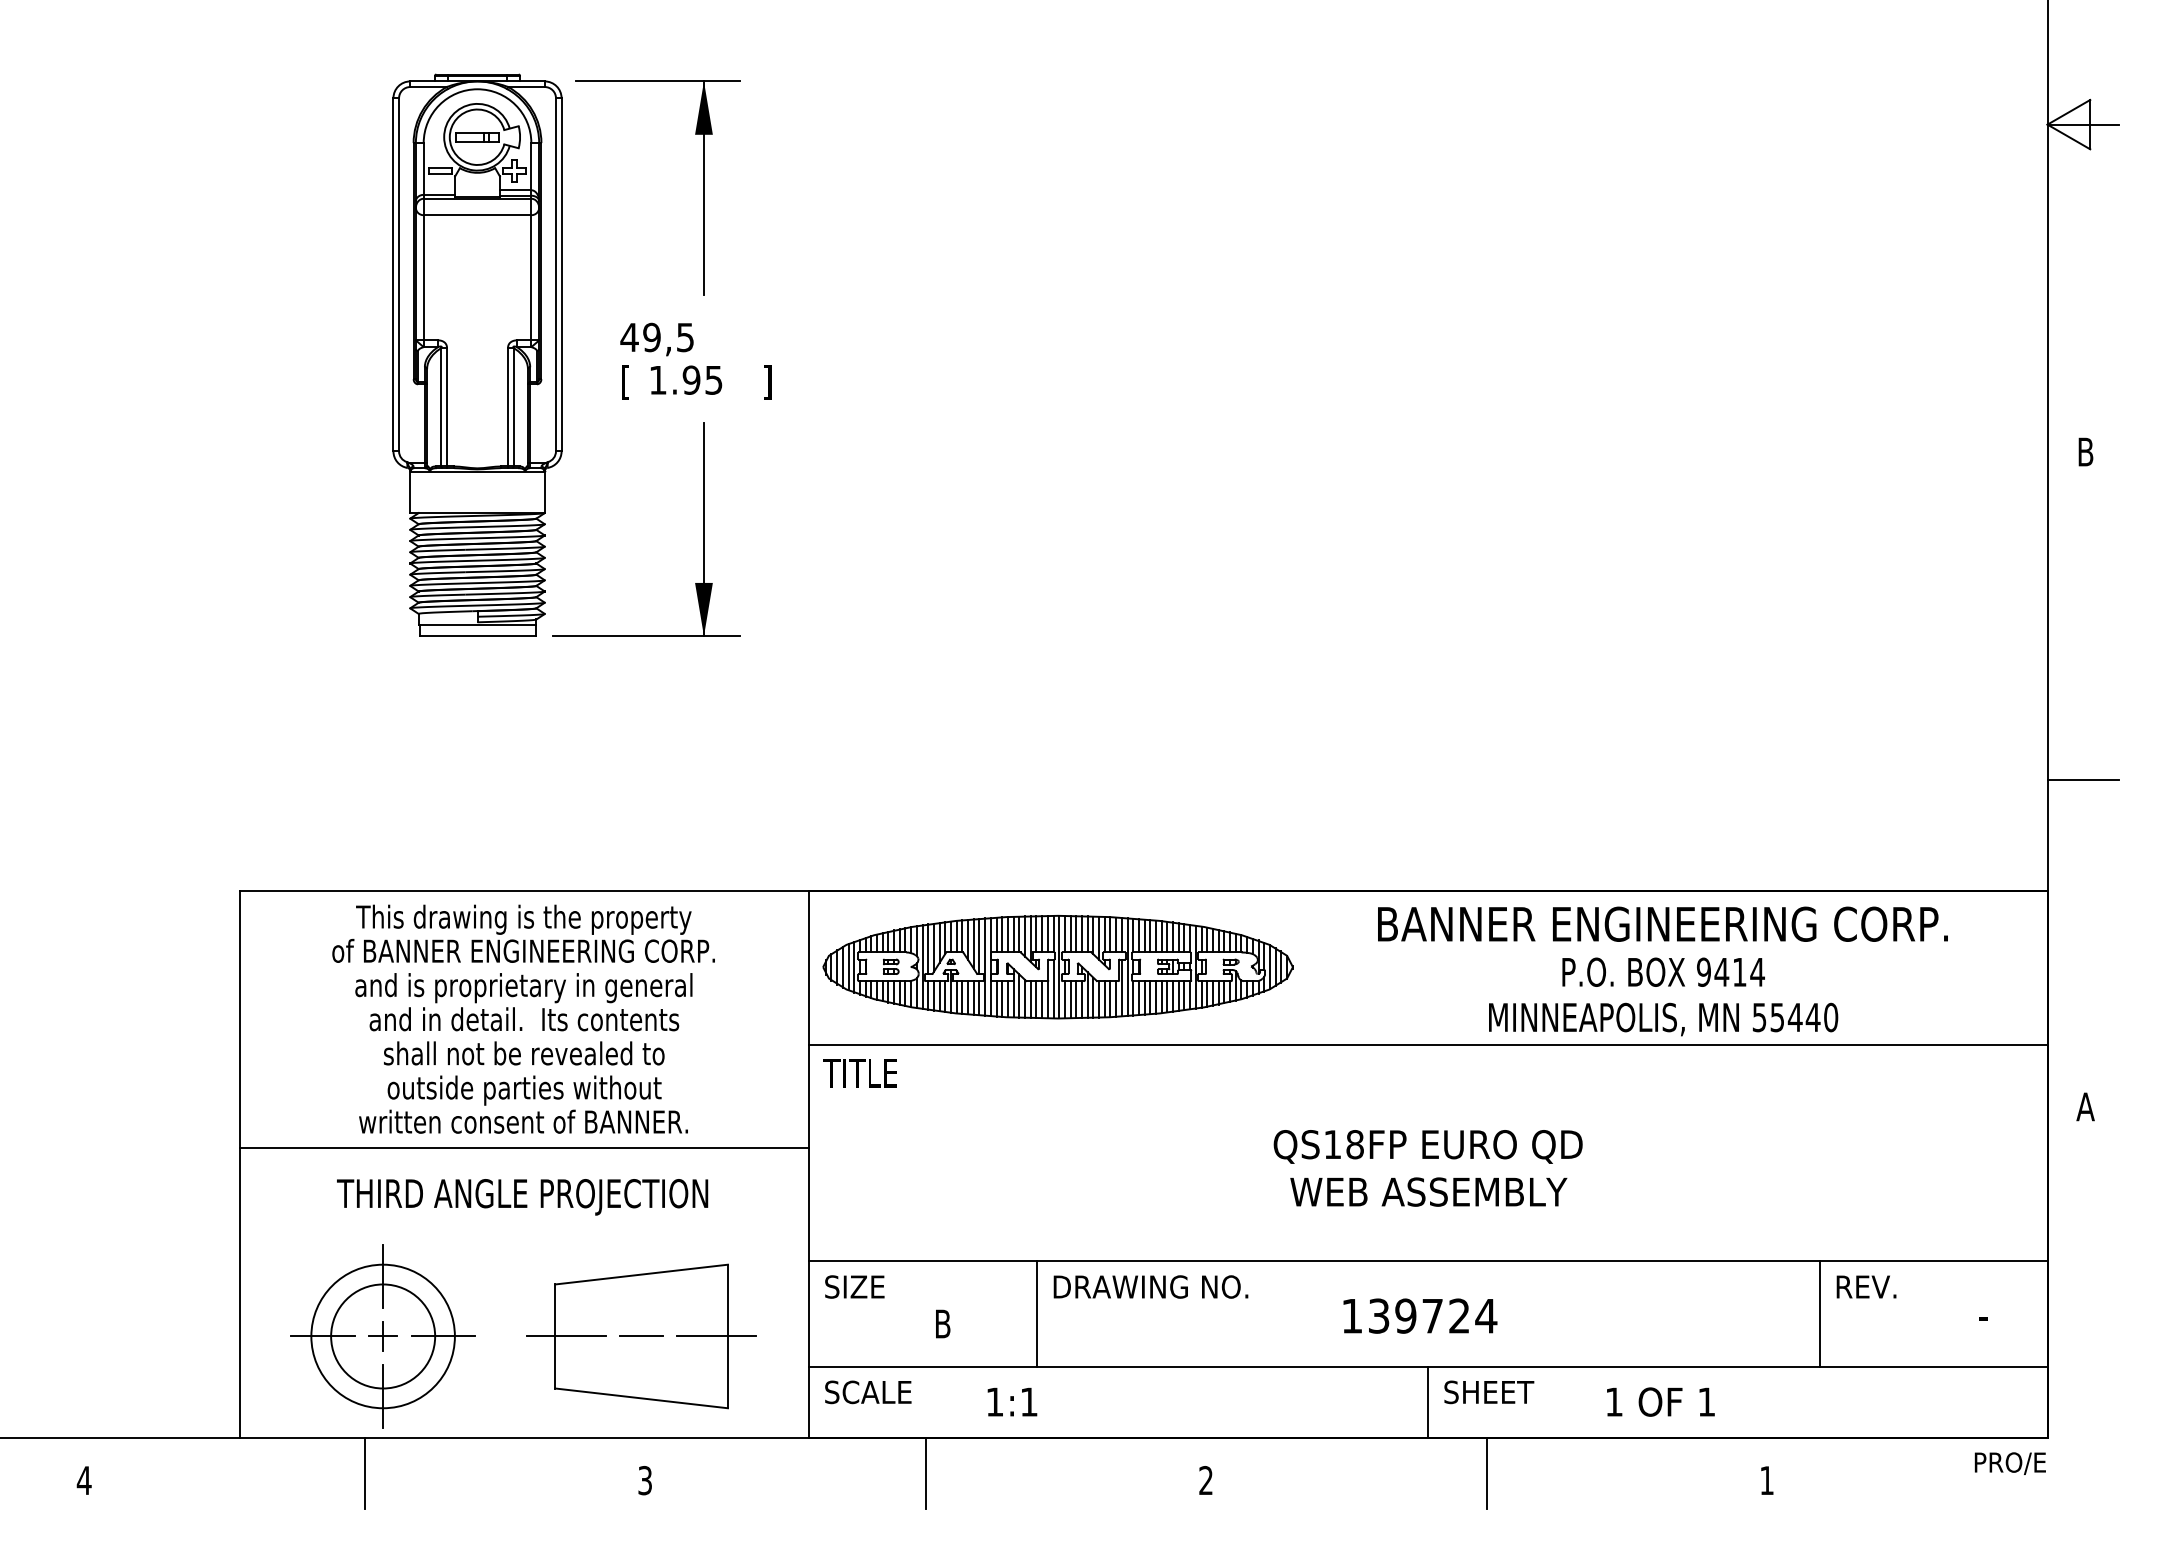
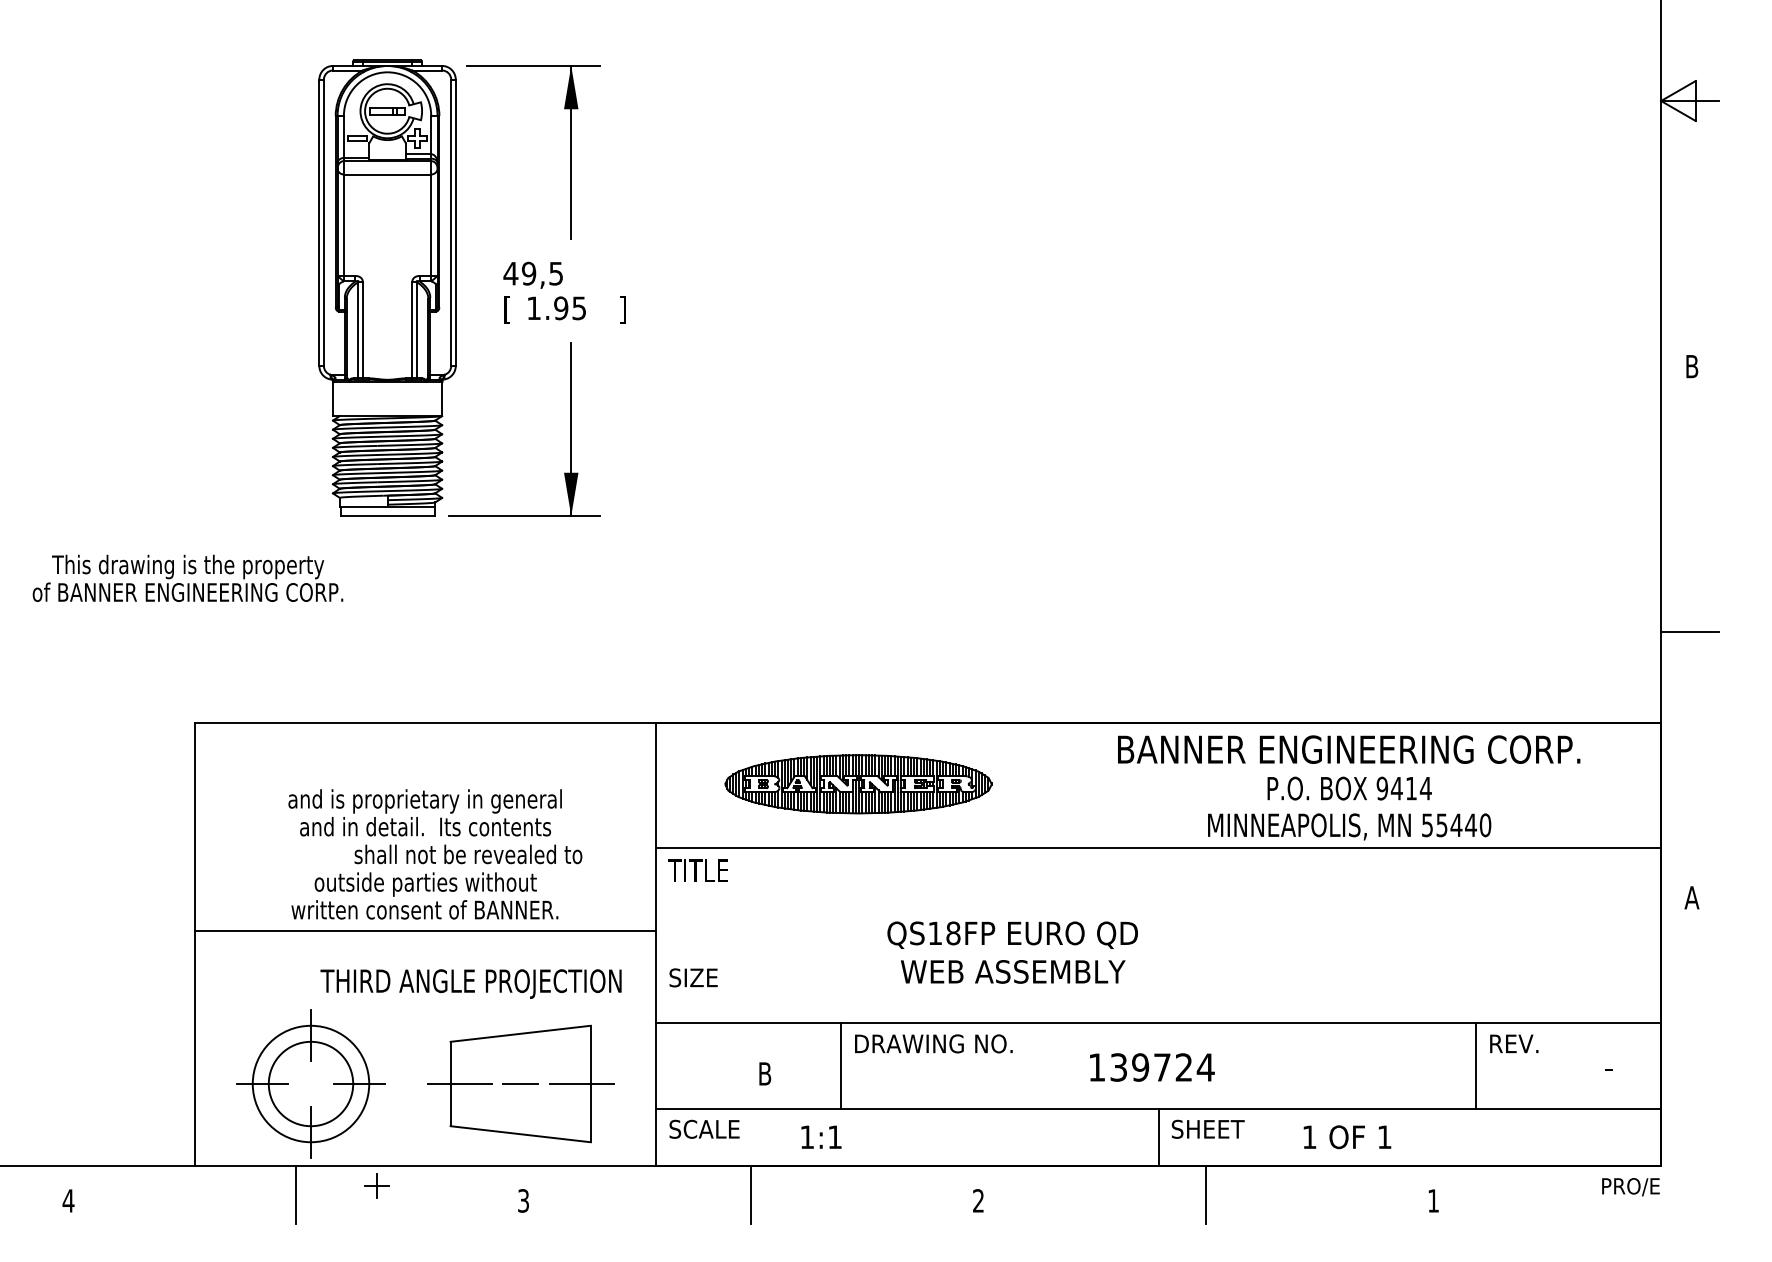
text: (523, 932) -> (187, 577), moved
part: (1058, 966) -> (858, 783), size x0.7
text: (524, 1053) -> (468, 854), moved
text: (1427, 1168) -> (1012, 952), moved
text: (521, 1196) -> (470, 983), moved
text: (854, 1286) -> (693, 977), moved
part: (382, 1335) -> (376, 1185), moved

